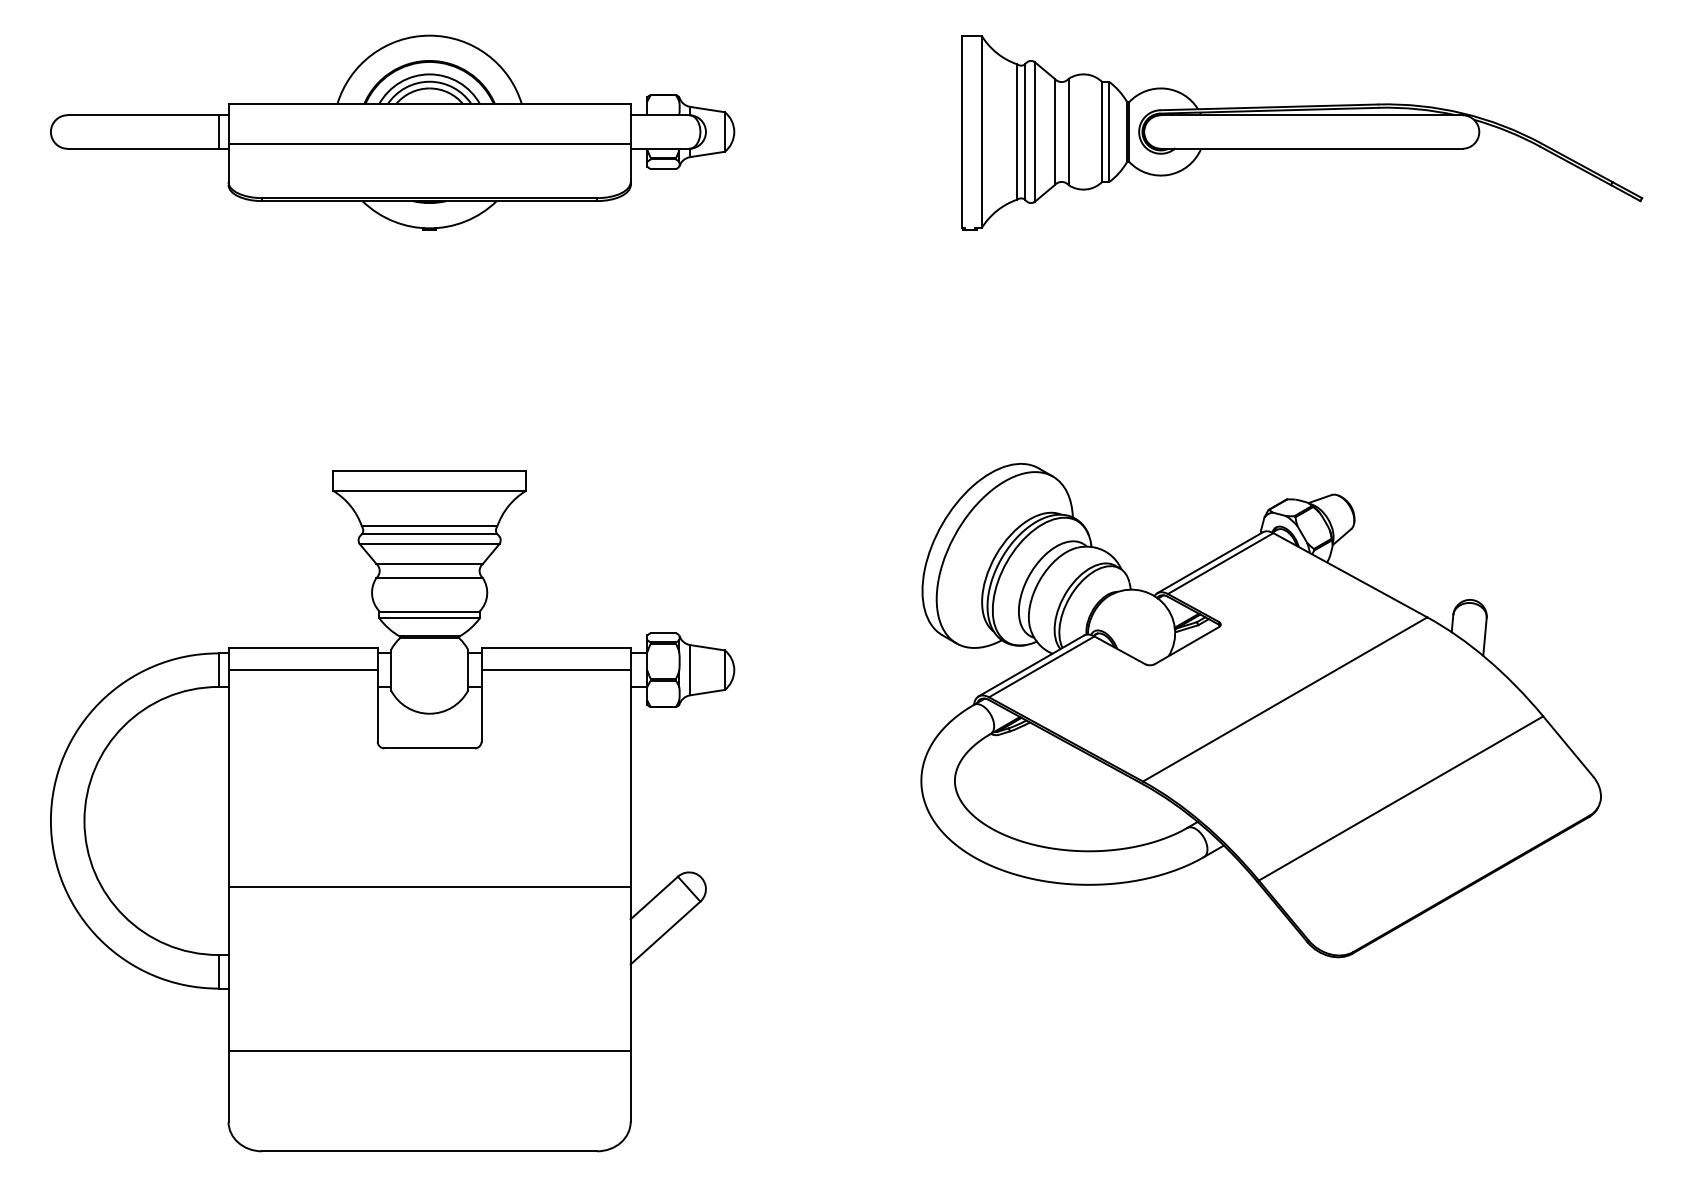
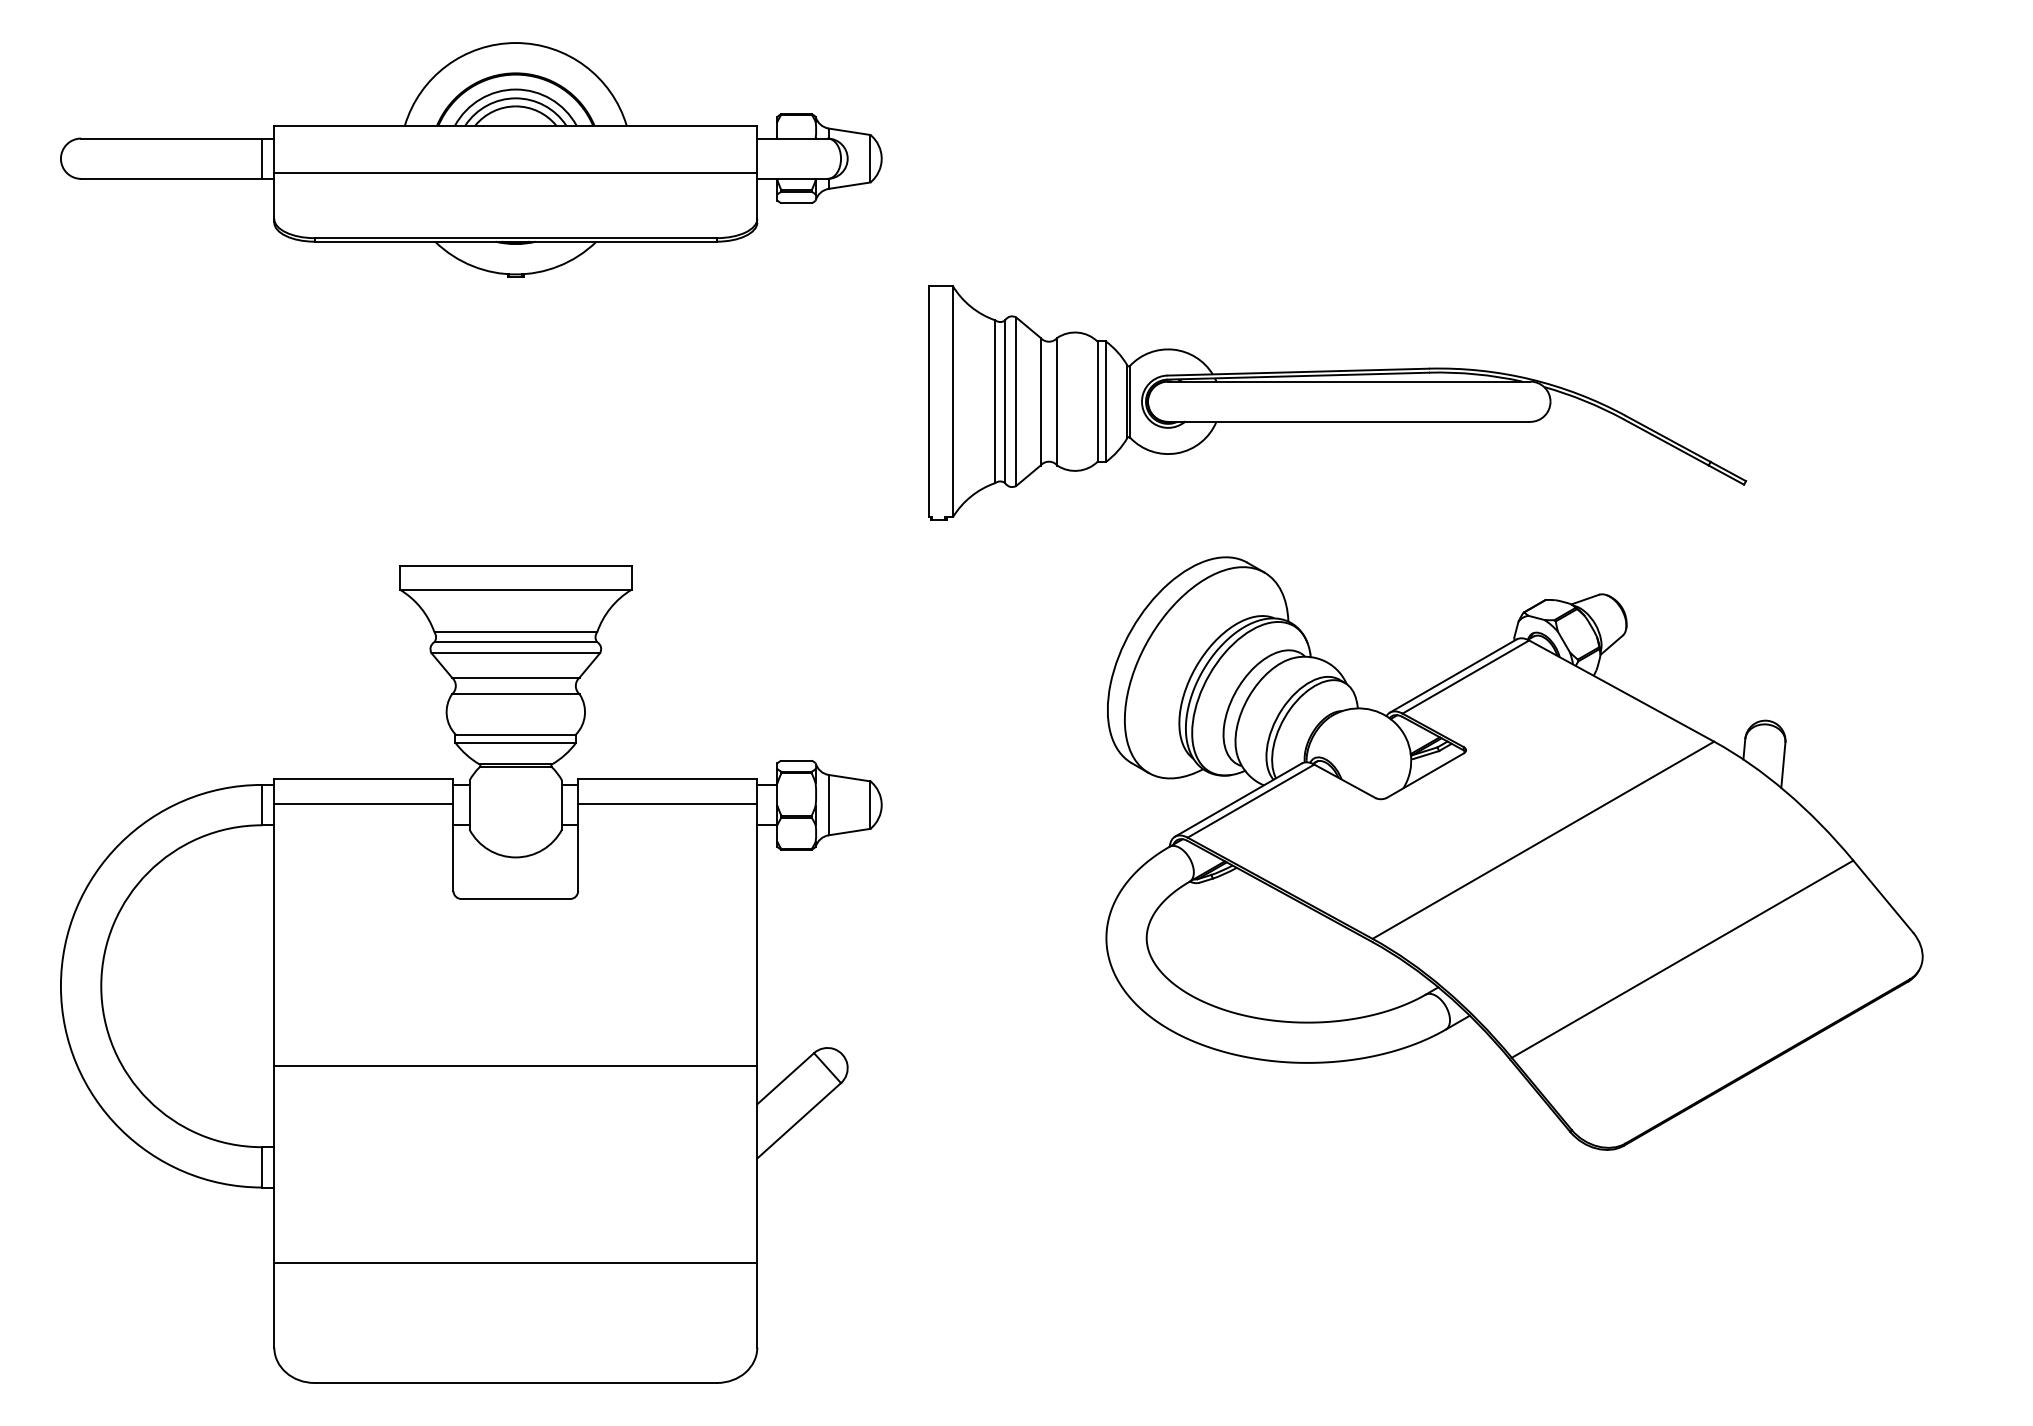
part: (1301, 132) -> (1337, 402), moved

